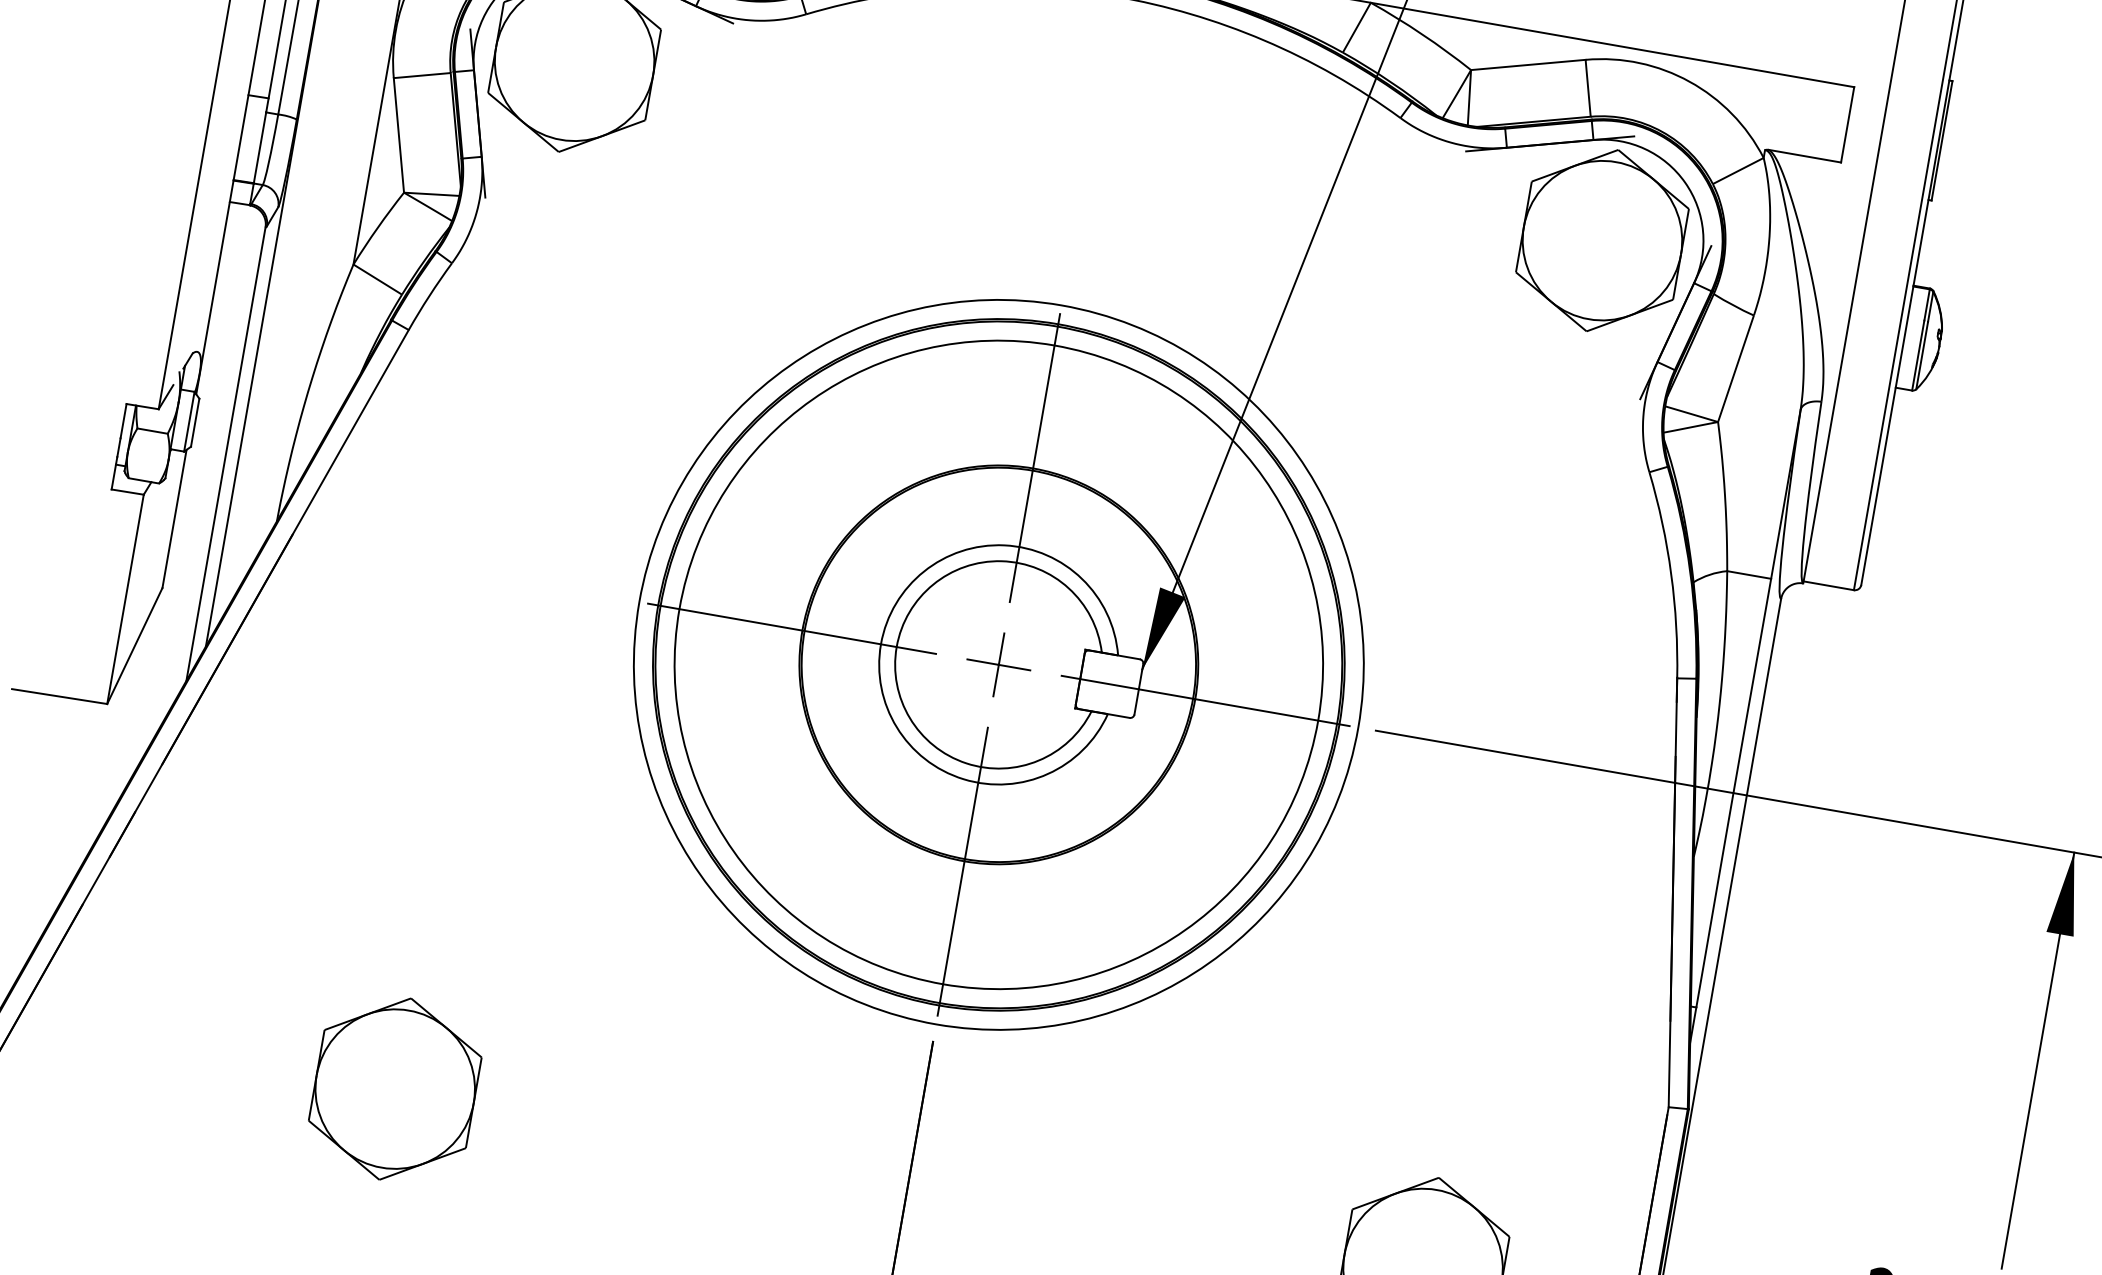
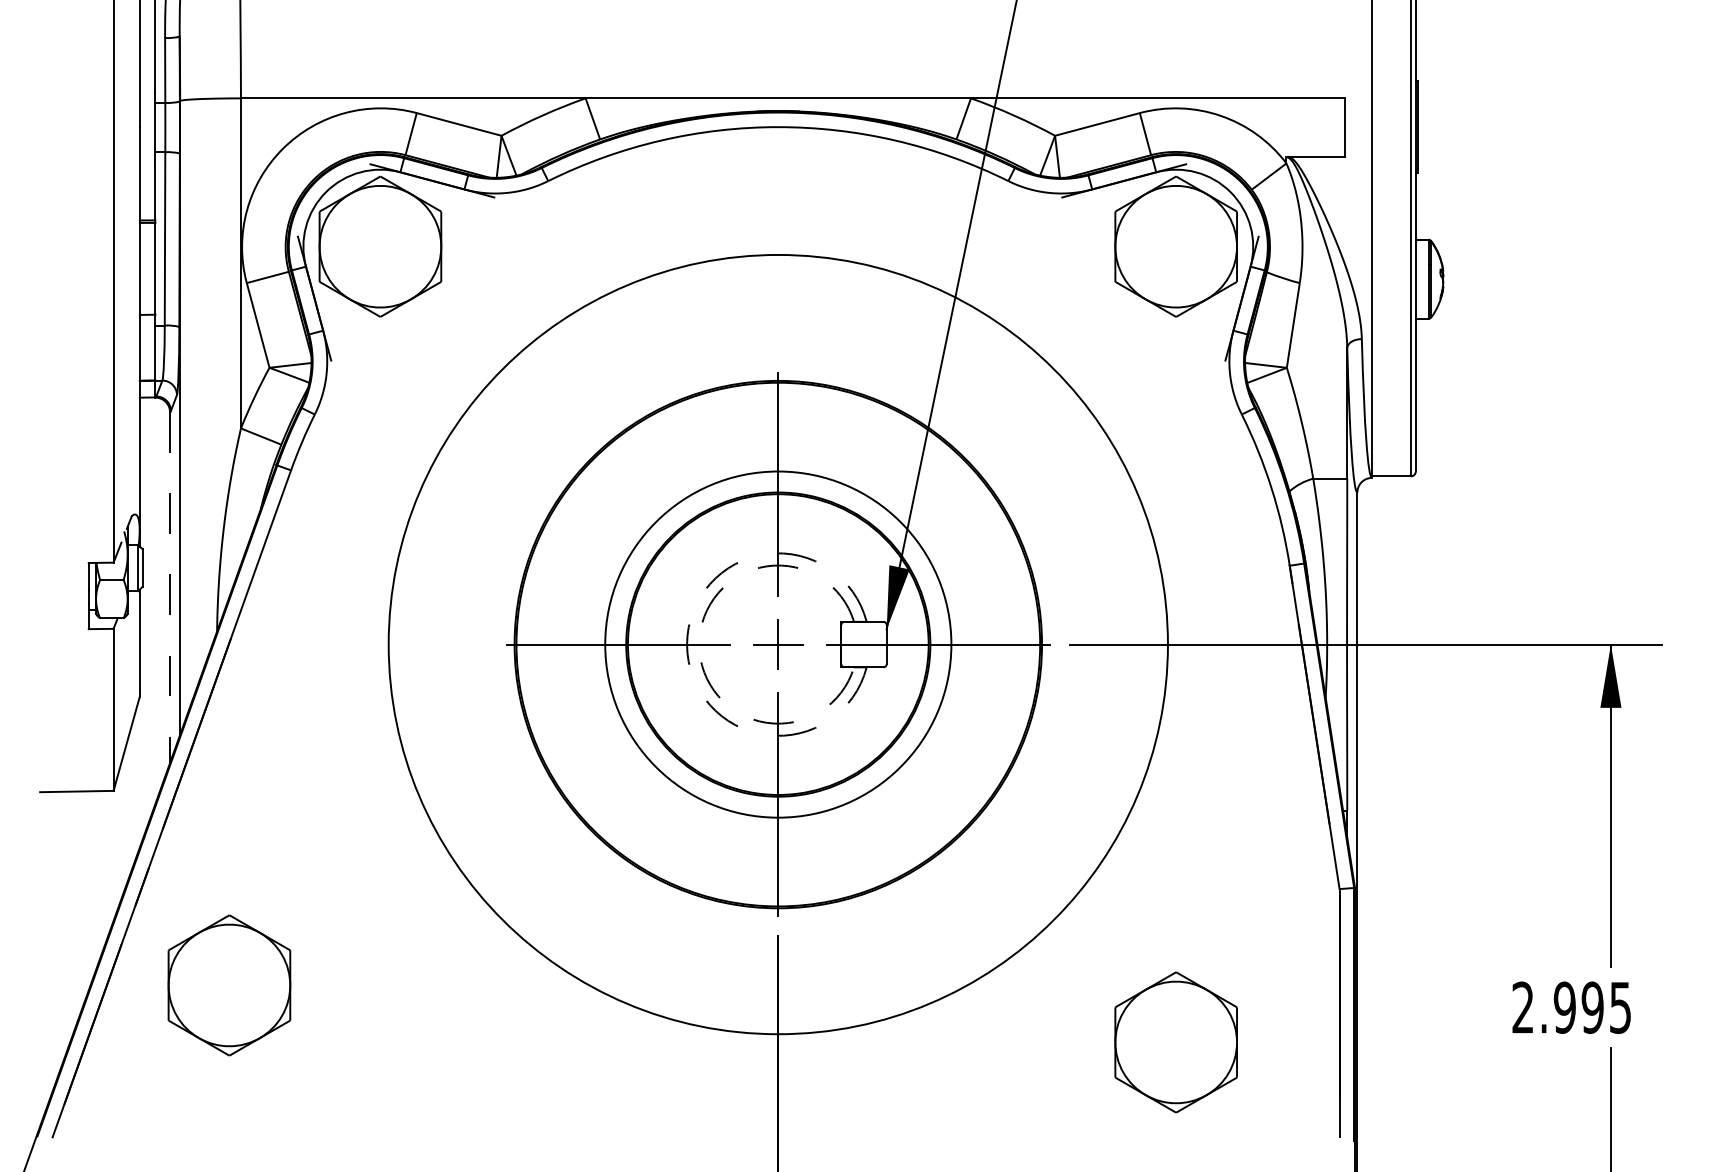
line: (226, 455) -> (170, 588), solid -> dashed
arc: (881, 644) -> (687, 644), solid -> dashed
arc: (897, 646) -> (699, 644), solid -> dashed
circle: (999, 664) -> (778, 644), size x0.7
circle: (999, 664) -> (778, 644), size x1.4
part: (395, 1089) -> (229, 985), moved

